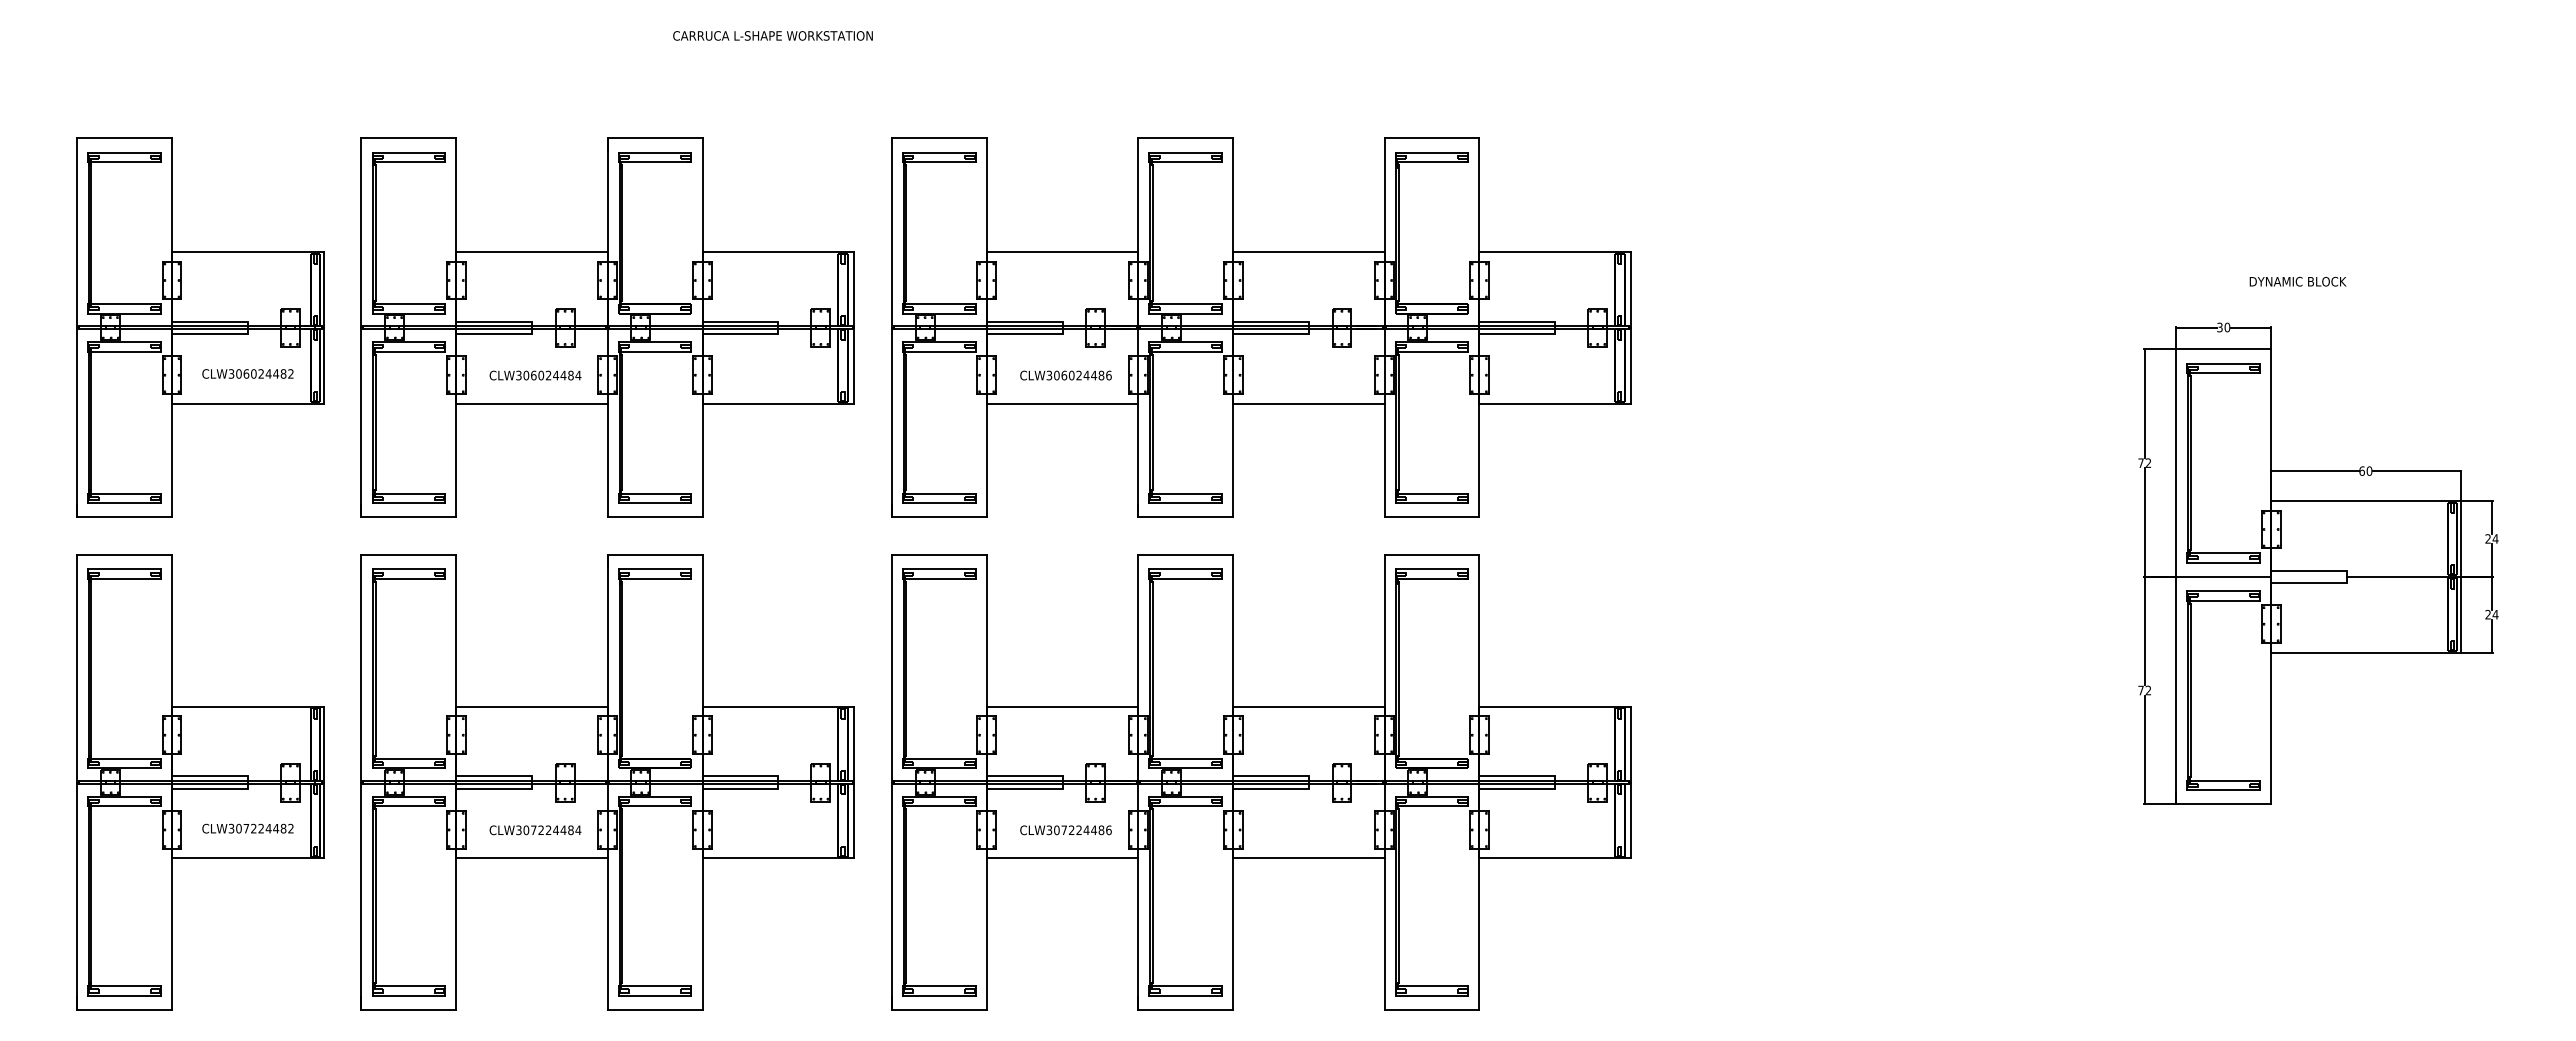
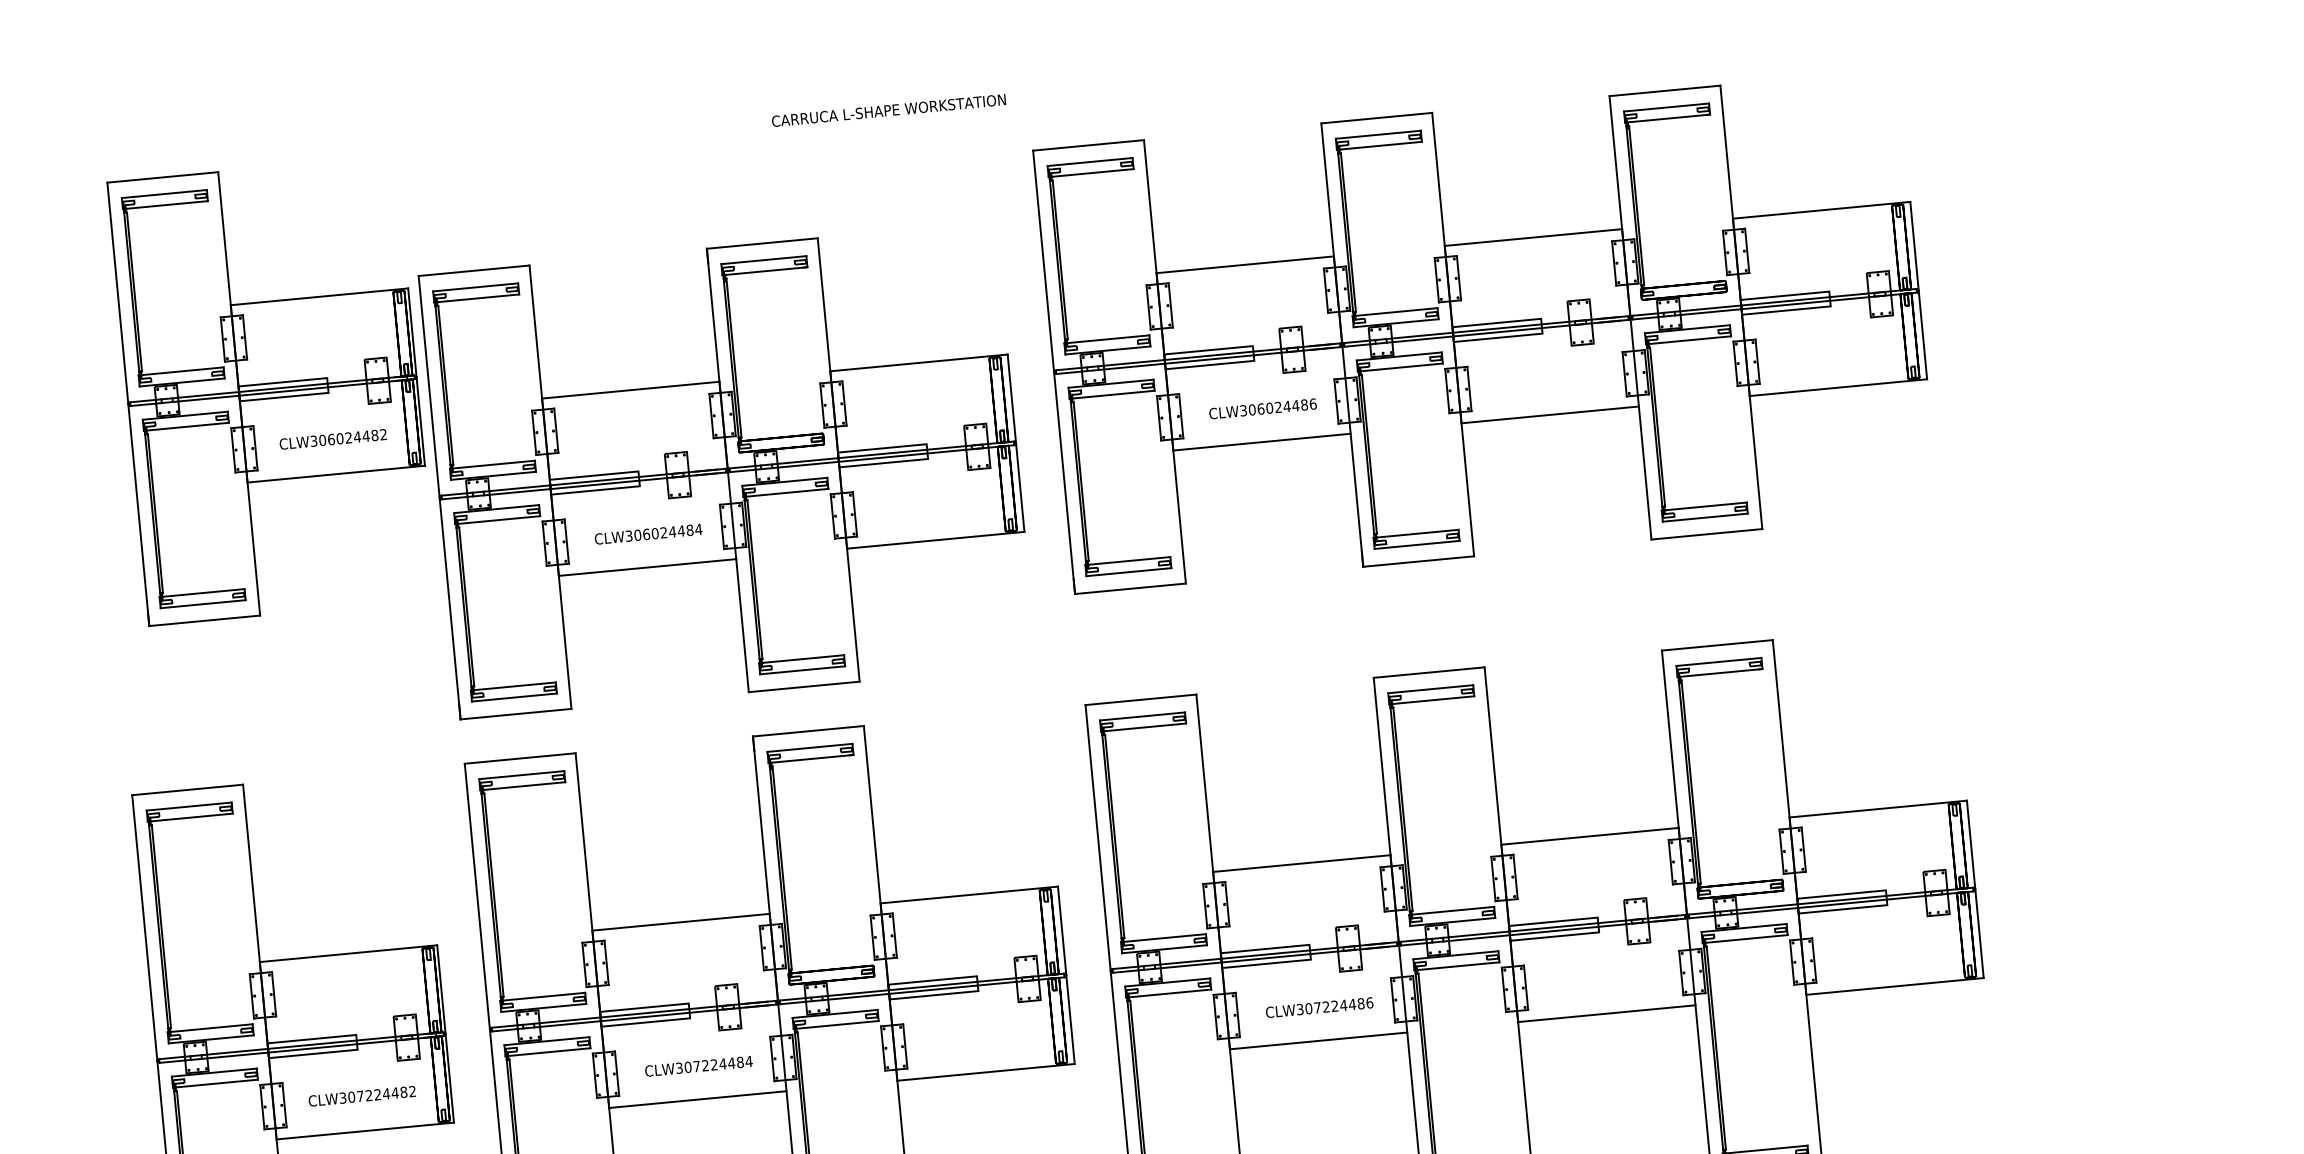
part: (200, 327) -> (272, 390), moved
part: (1261, 327) -> (1486, 331), moved

